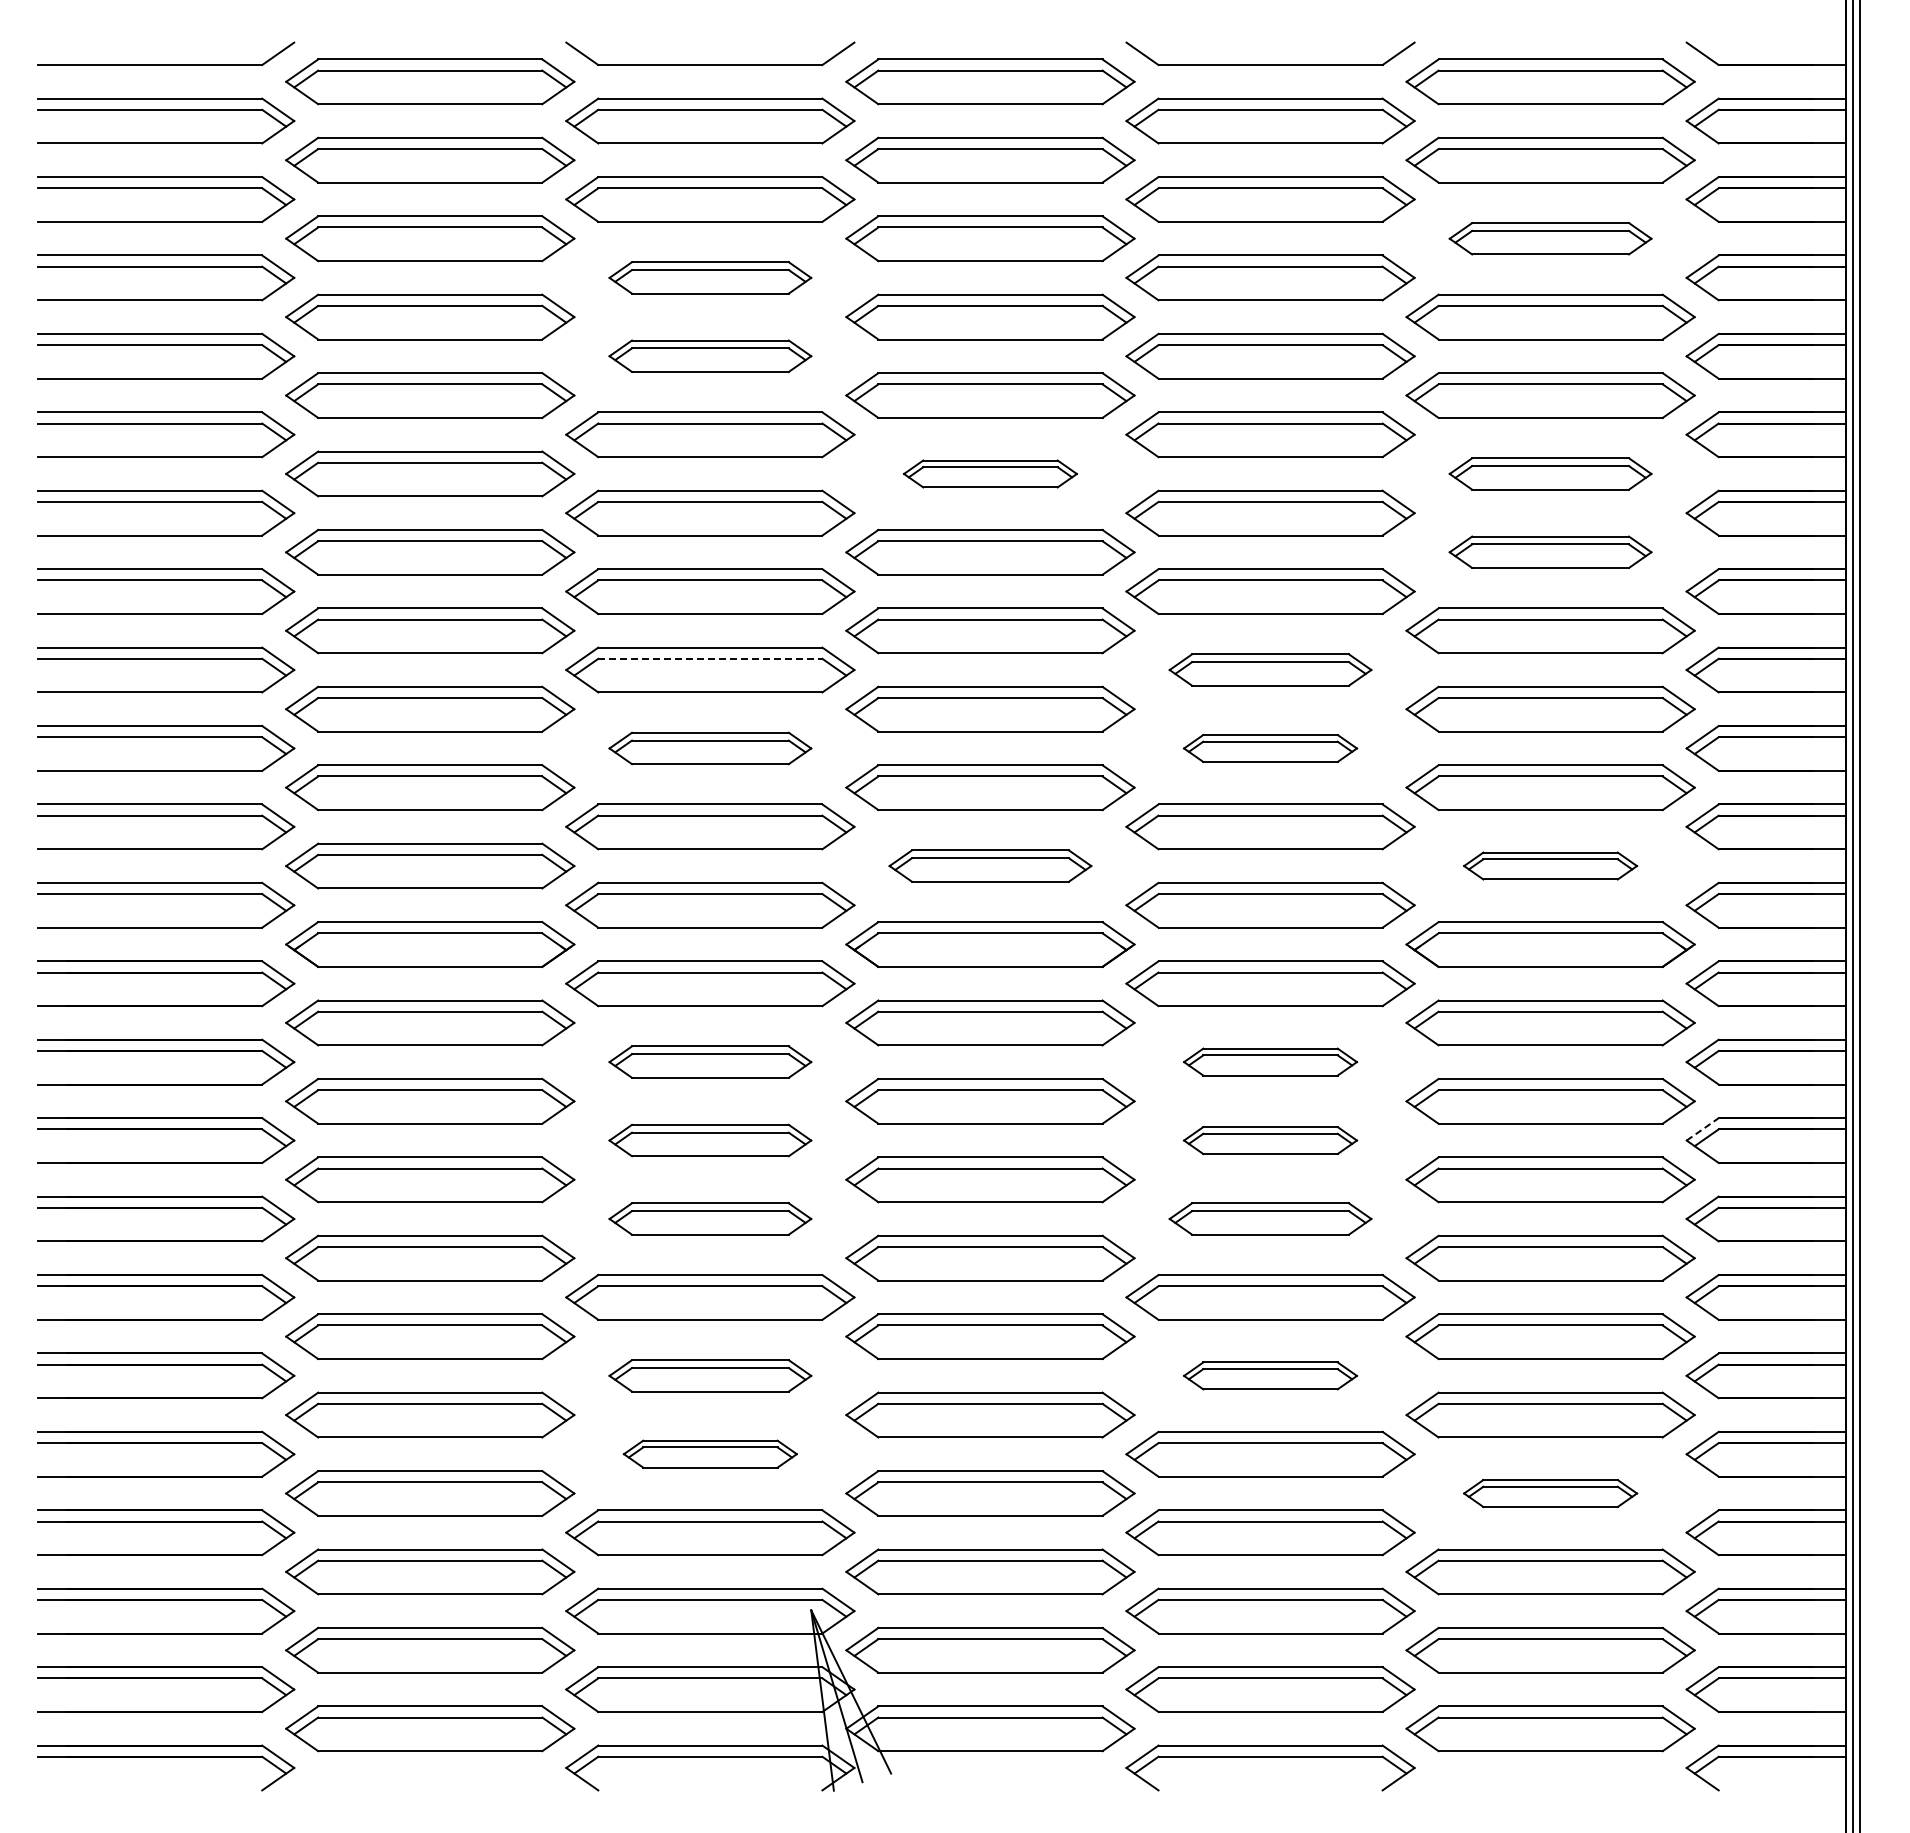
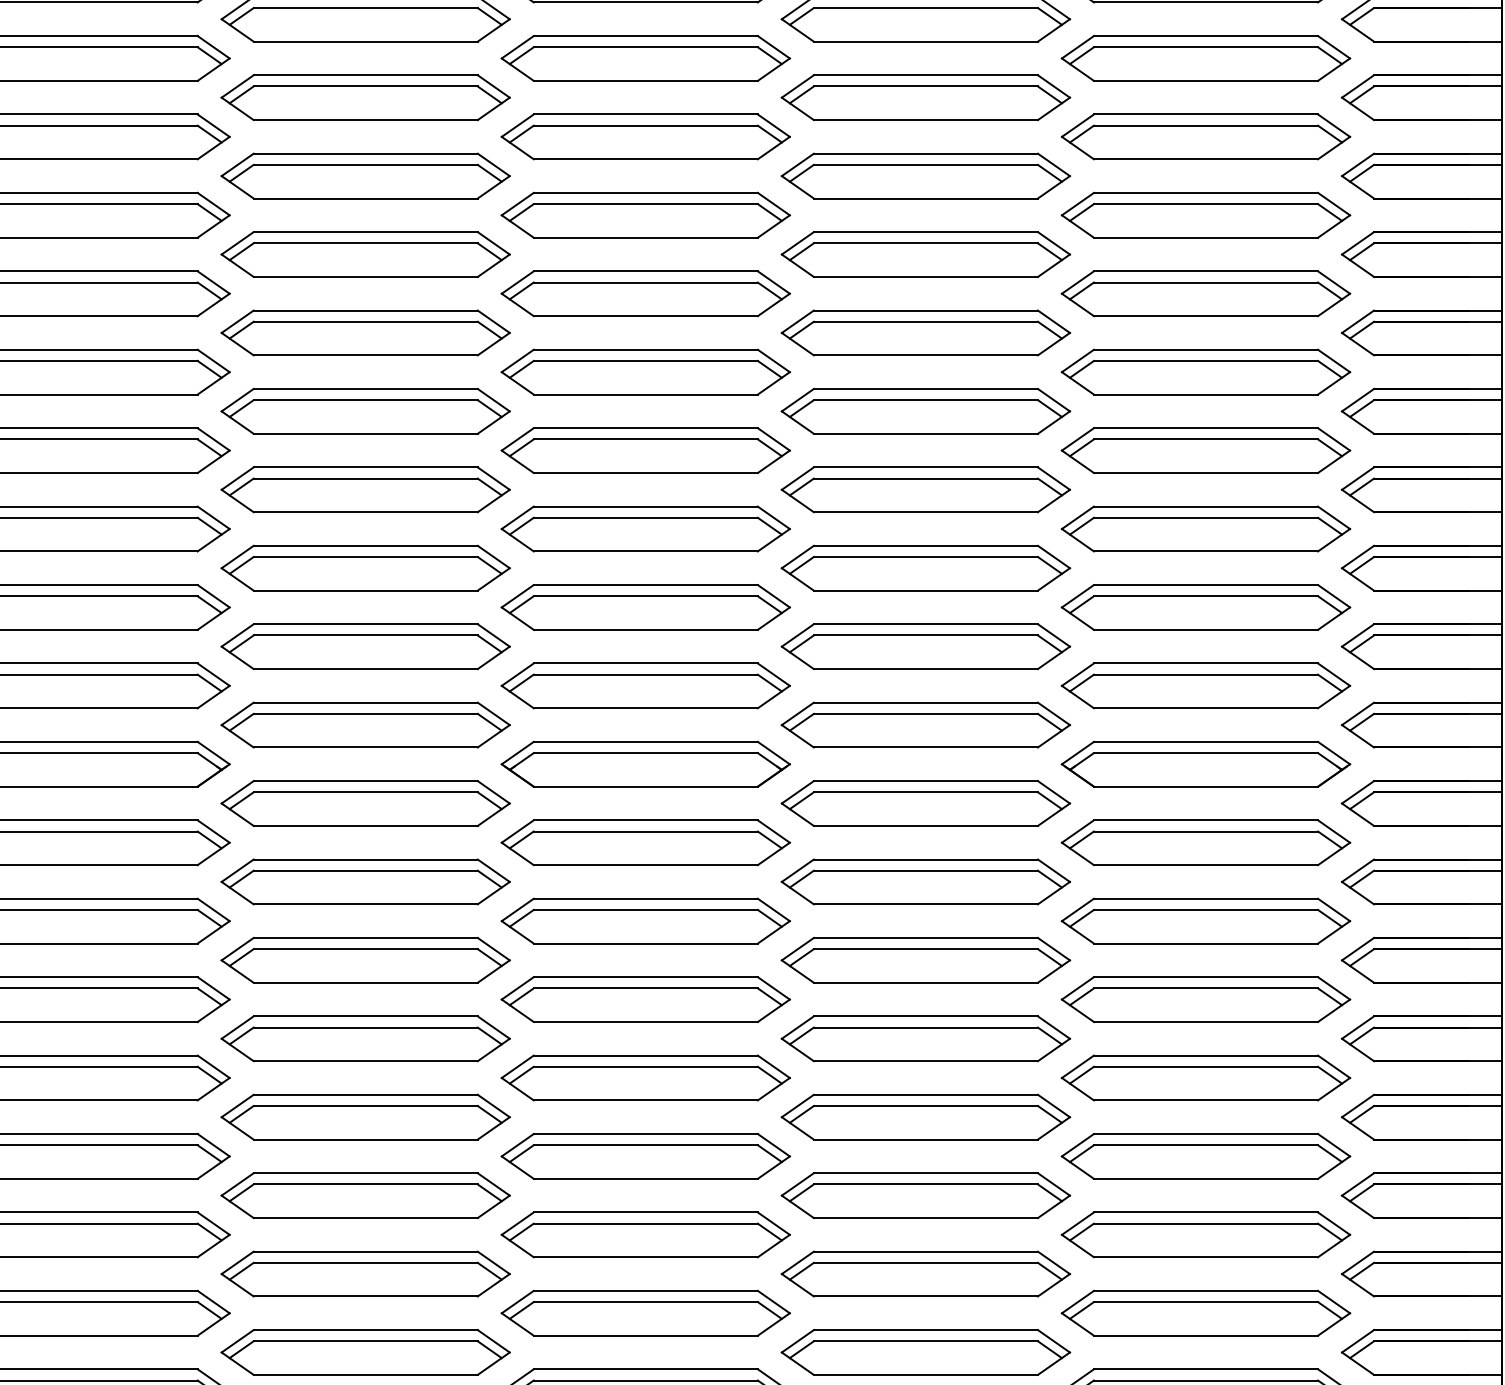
part: (1550, 238) -> (1205, 58), size x1.43
part: (710, 277) -> (365, 97), size x1.43
part: (710, 355) -> (365, 175), size x1.43
part: (990, 473) -> (645, 293), size x1.67
part: (1550, 473) -> (1205, 293), size x1.43
part: (1550, 551) -> (1205, 371), size x1.43
line: (710, 658) -> (365, 478), dashed -> solid
part: (1270, 669) -> (925, 489), size x1.43
part: (710, 748) -> (365, 568), size x1.43
part: (1270, 748) -> (925, 568), size x1.67
part: (990, 865) -> (645, 685), size x1.43
part: (1550, 865) -> (1205, 685), size x1.67
part: (710, 1061) -> (365, 881), size x1.43
part: (1270, 1061) -> (925, 881), size x1.67
line: (1702, 1129) -> (1357, 949), dashed -> solid
part: (710, 1140) -> (365, 960), size x1.43
part: (1270, 1140) -> (925, 960), size x1.67
part: (710, 1218) -> (365, 1038), size x1.43
part: (1270, 1218) -> (925, 1038), size x1.43
part: (710, 1375) -> (365, 1195), size x1.43
part: (1270, 1375) -> (925, 1195), size x1.67
part: (710, 1453) -> (365, 1273), size x1.67
part: (1550, 1493) -> (1205, 1313), size x1.67

